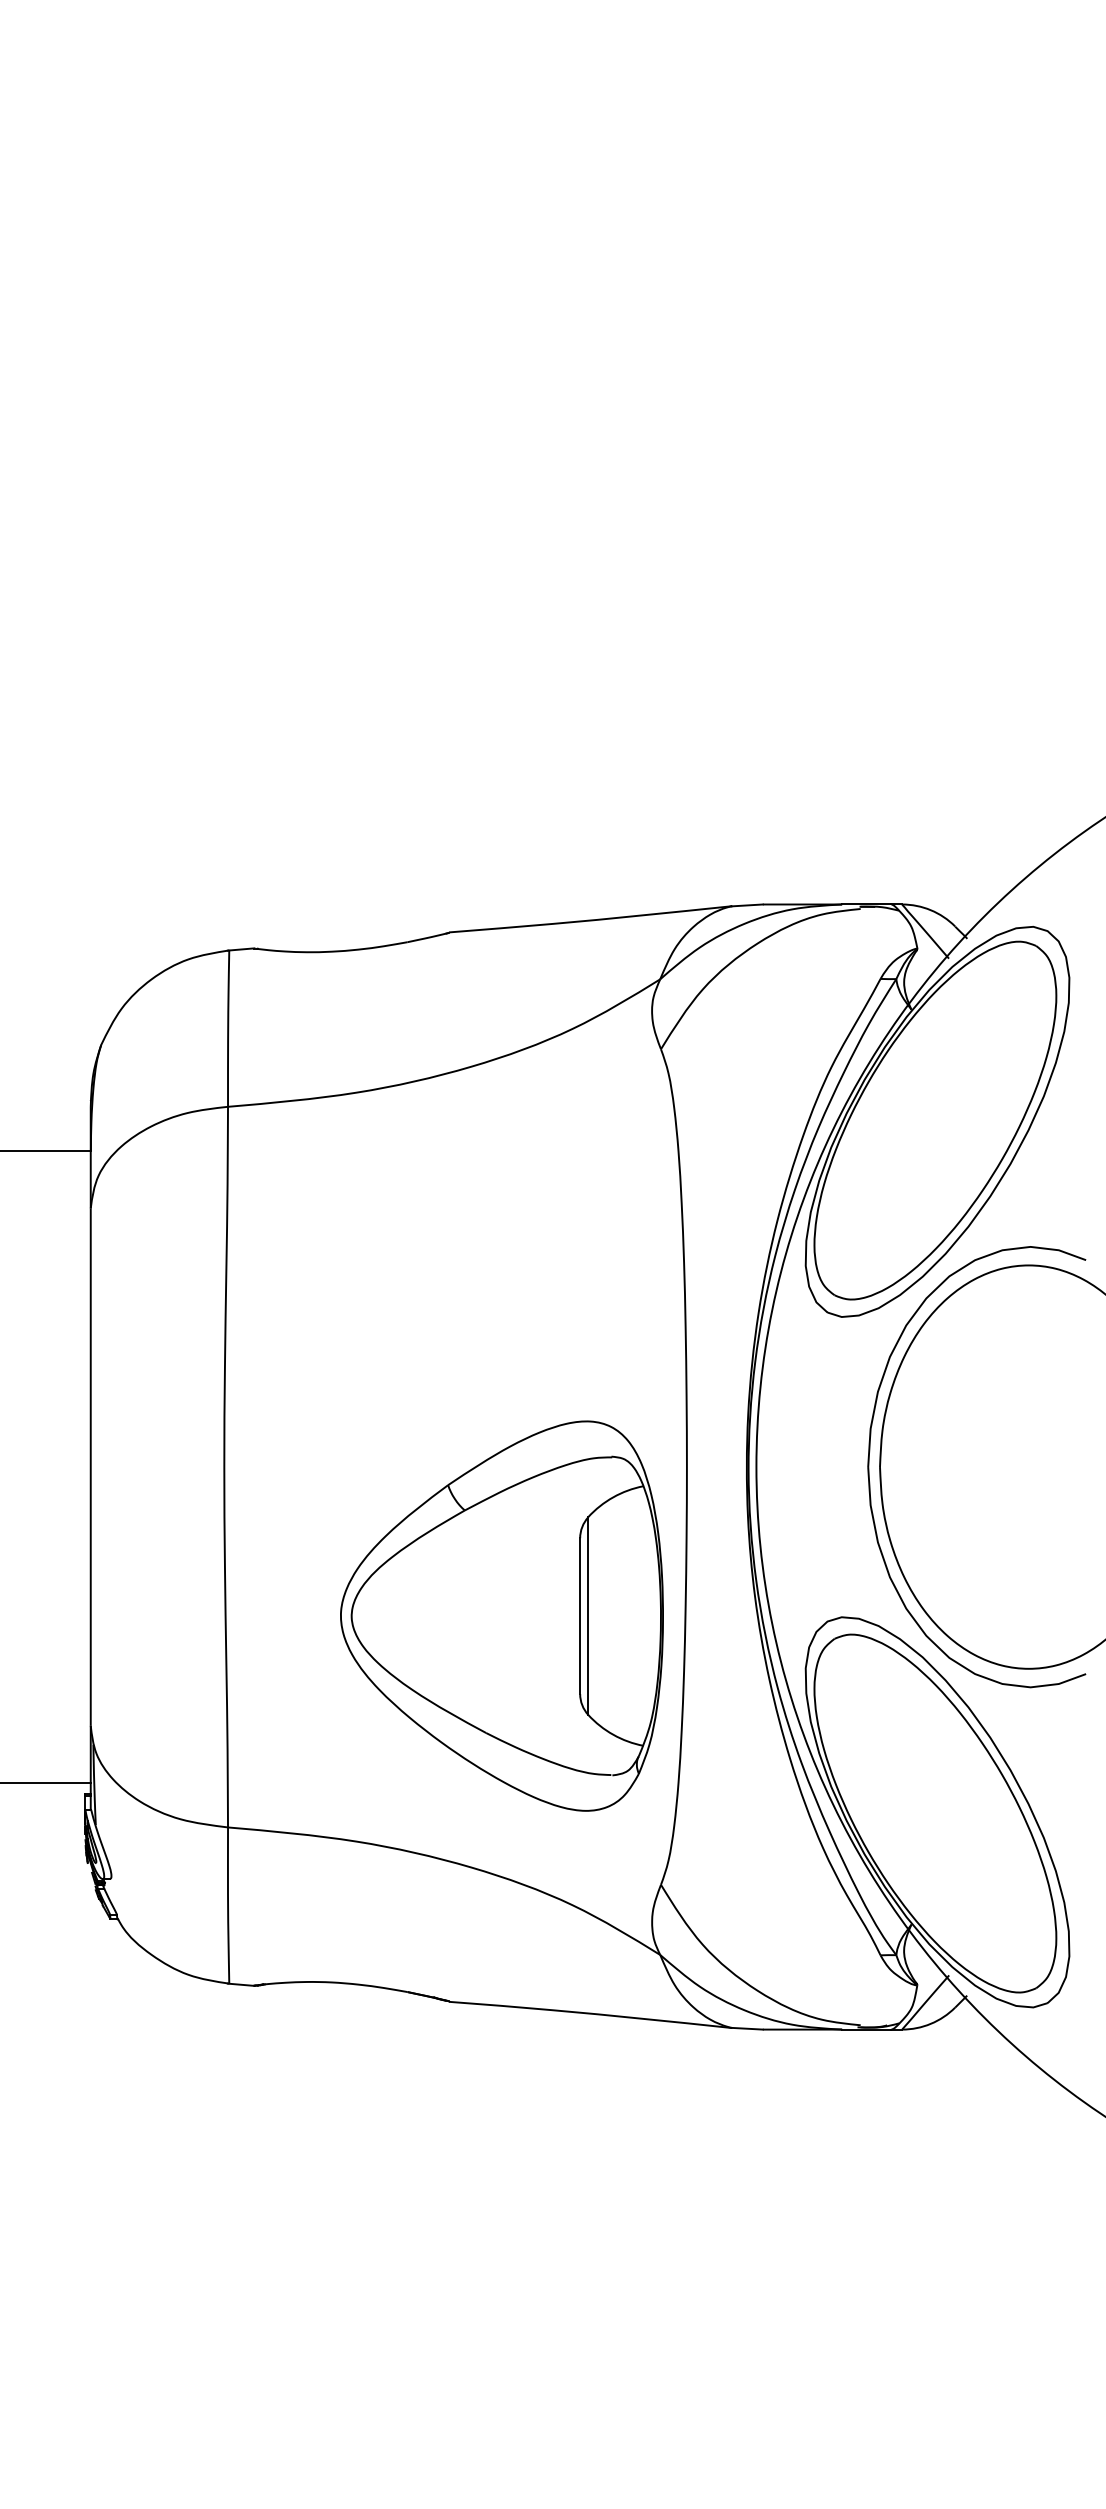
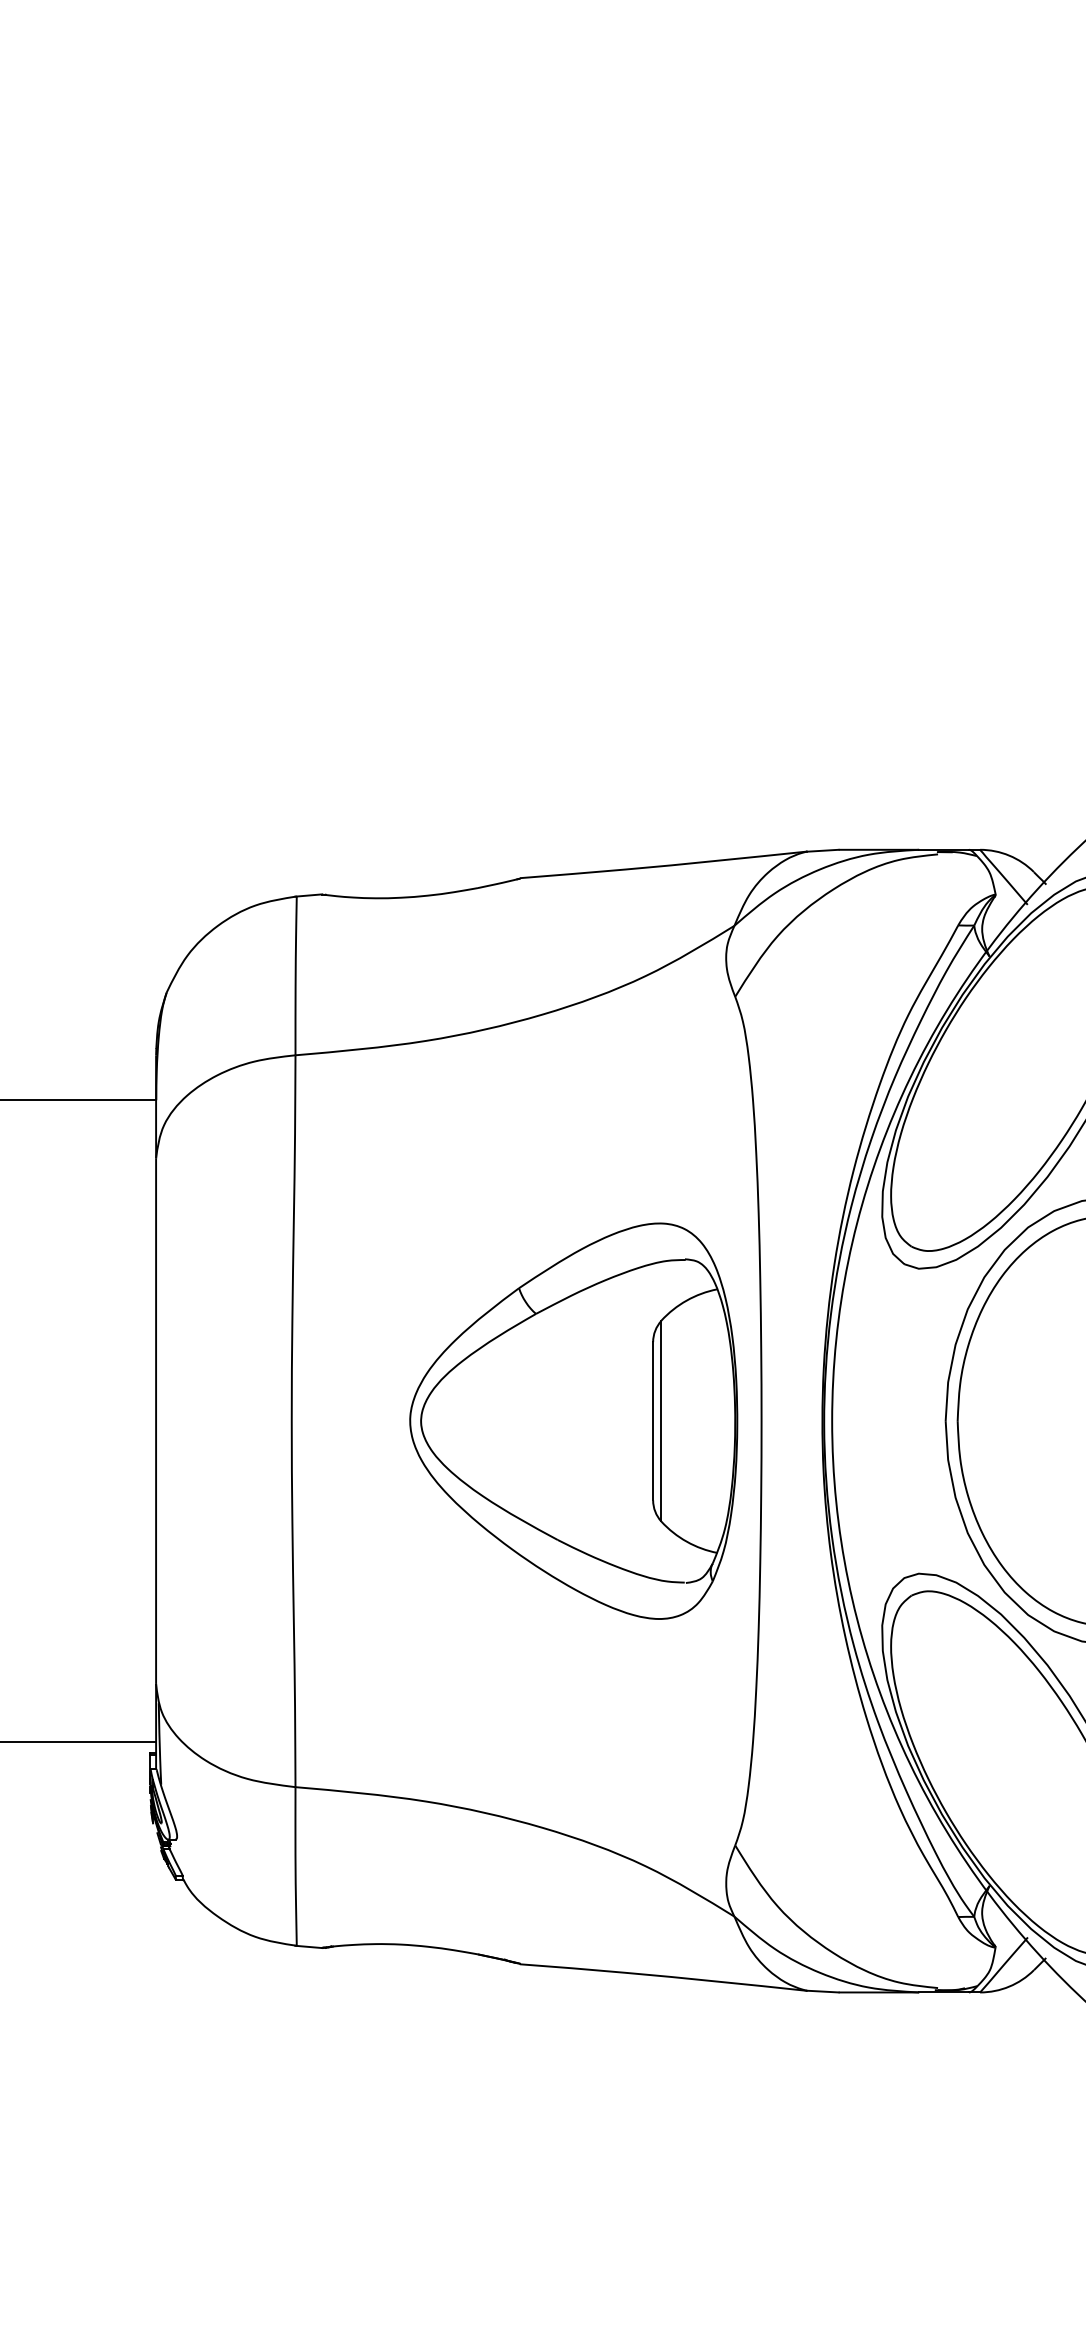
part: (501, 1615) -> (573, 1420), moved

